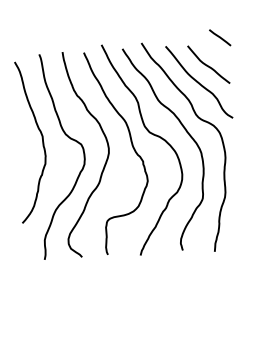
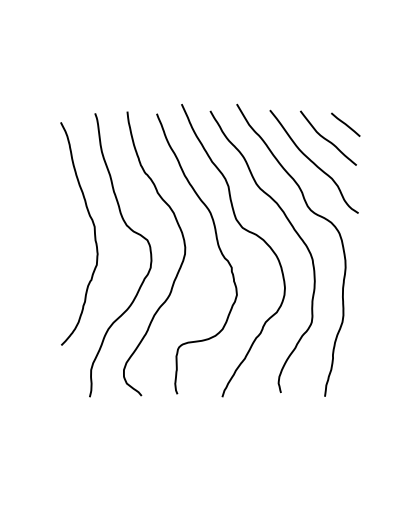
line: (219, 37) -> (345, 124), moved

